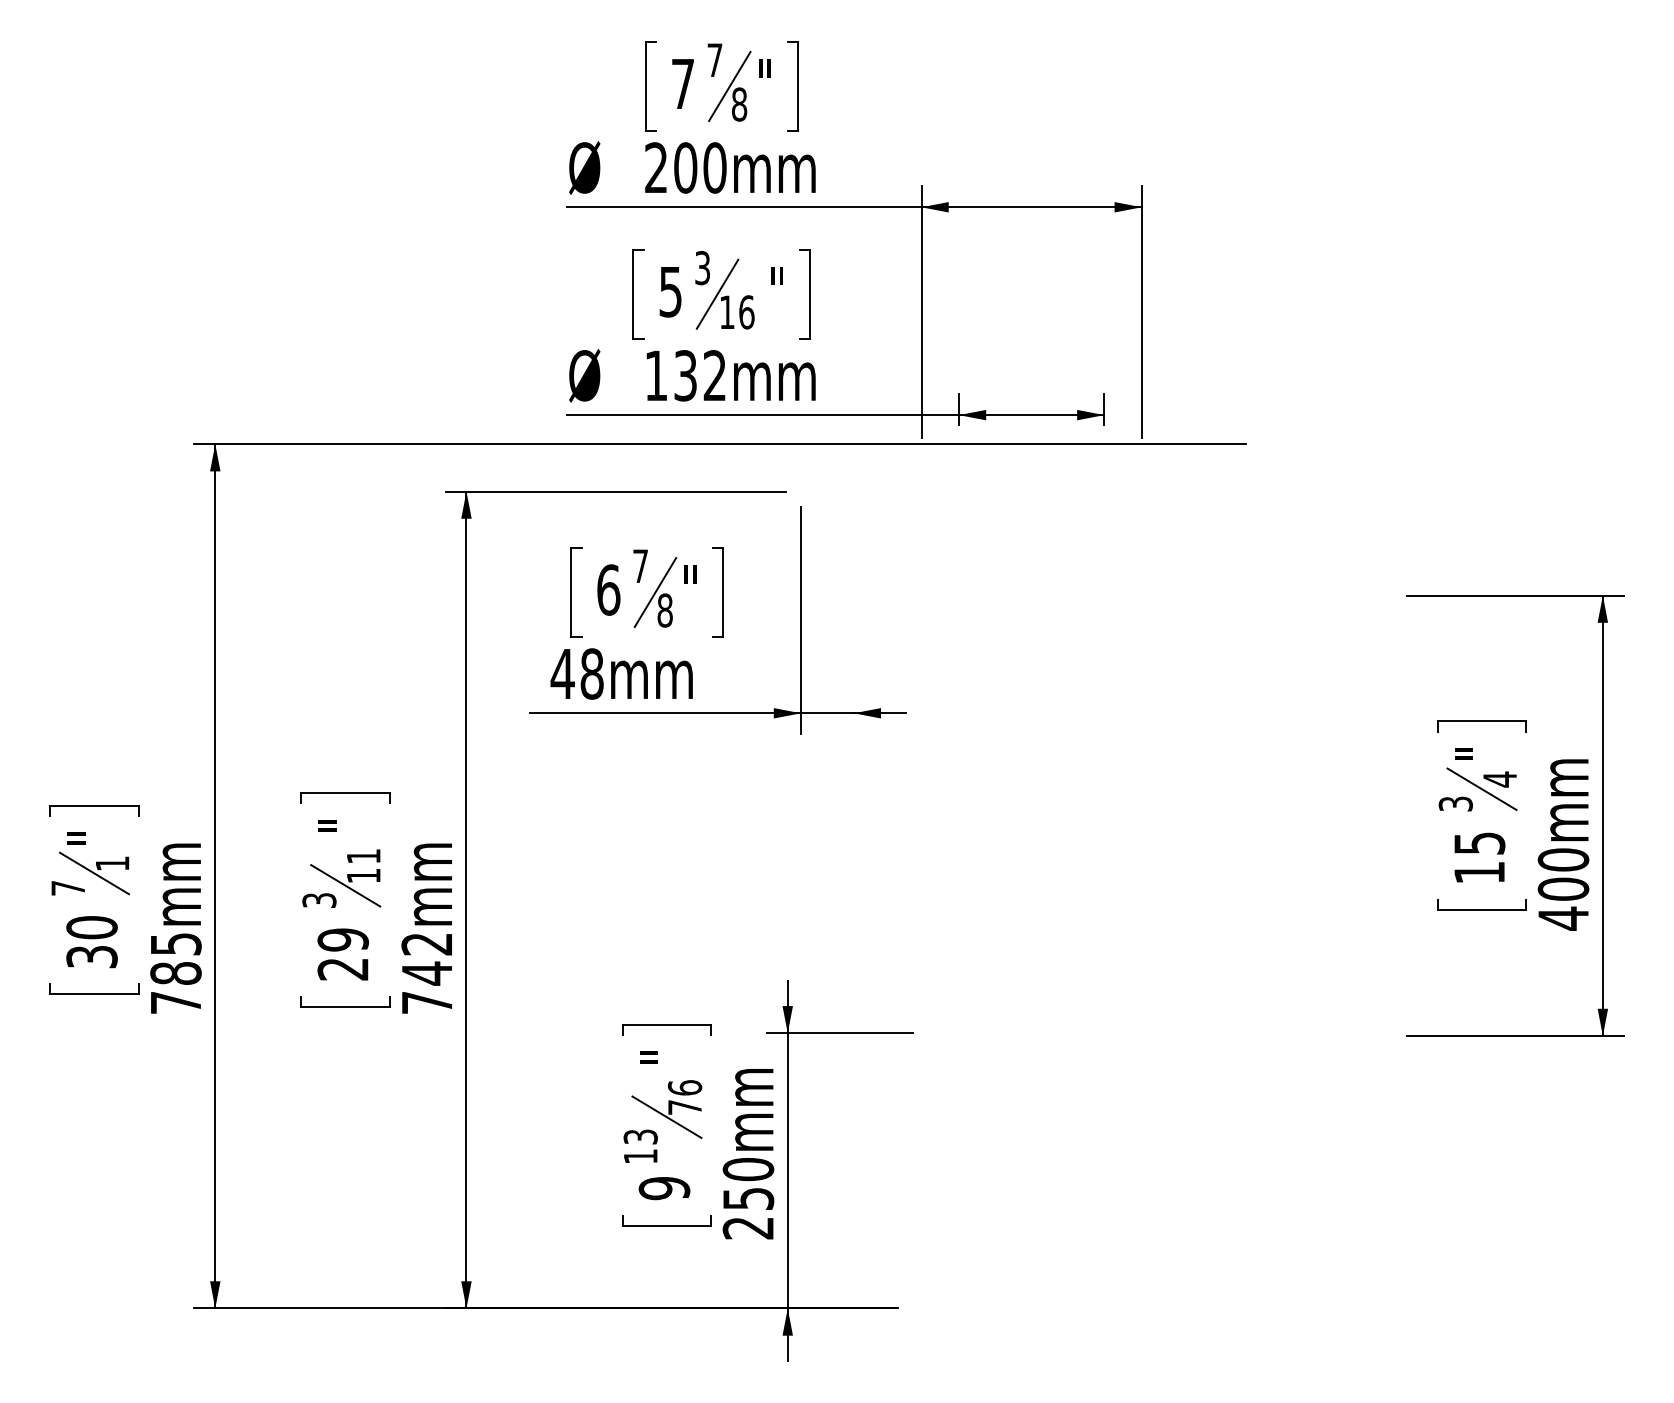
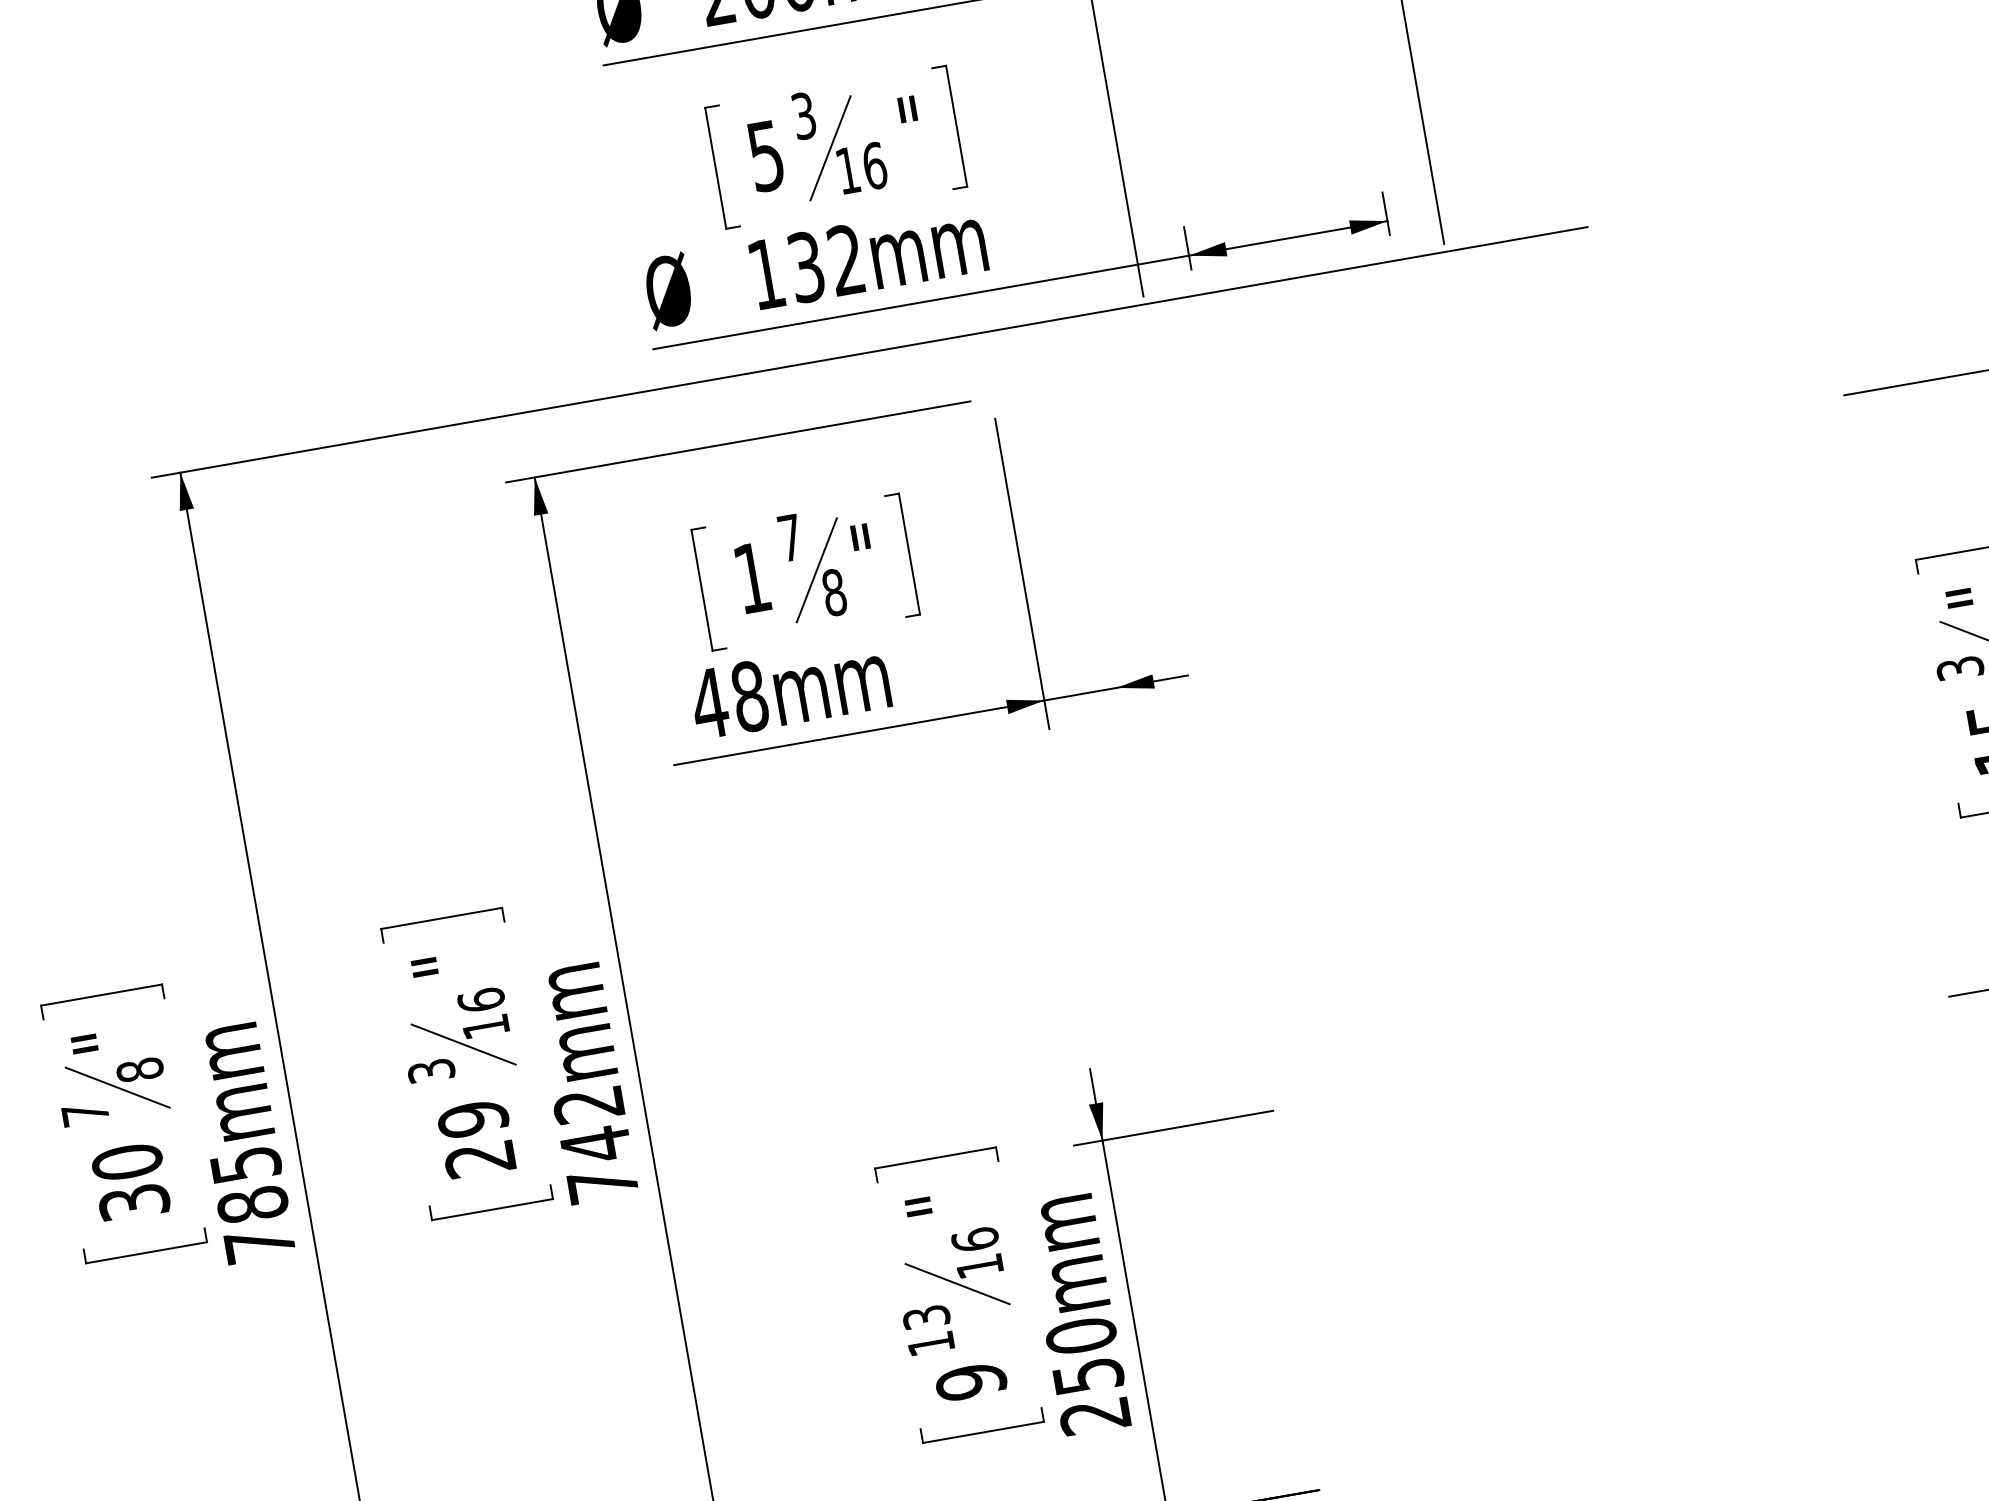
text: (608, 589) -> (751, 577), 6 -> 1
text: (363, 855) -> (480, 998), 11 -> 16
text: (112, 863) -> (139, 1069), 1 -> 8
text: (684, 1107) -> (979, 1266), 76 -> 16

